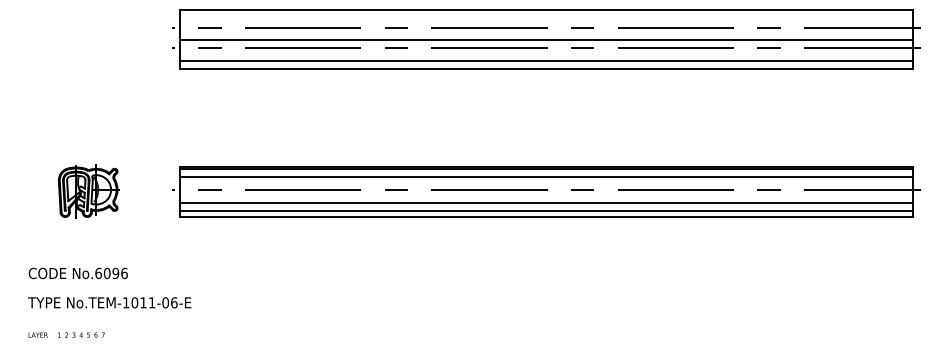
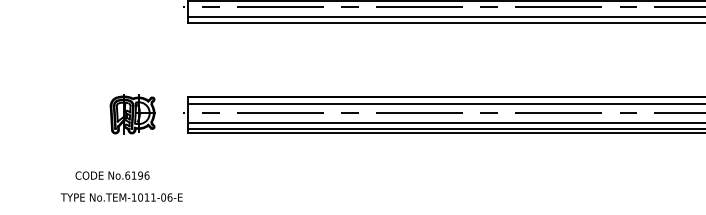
part: (88, 191) -> (132, 114), moved
text: (106, 273) -> (133, 175), No.6096 -> No.6196
text: (109, 302) -> (121, 197), moved

